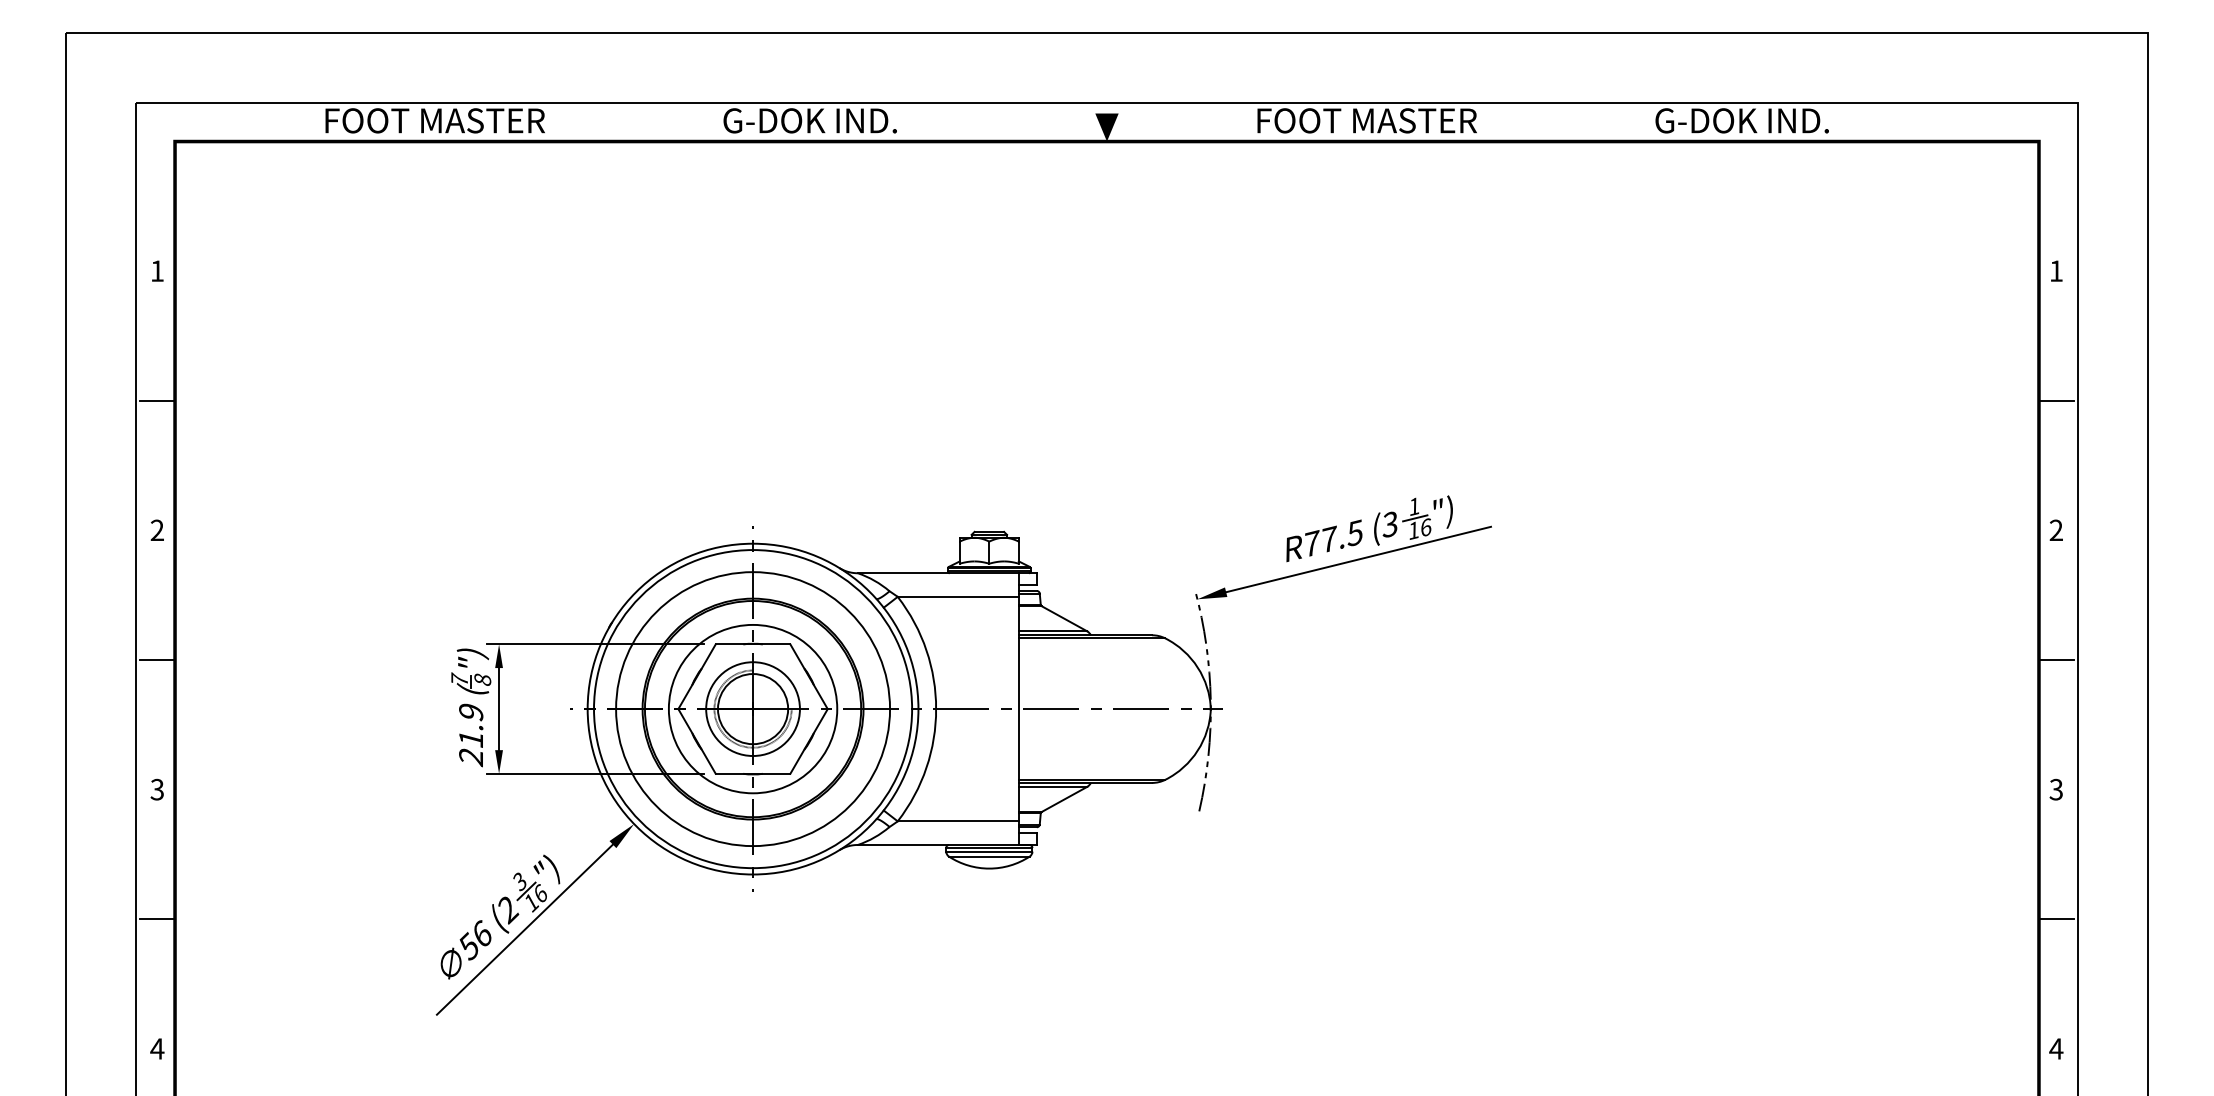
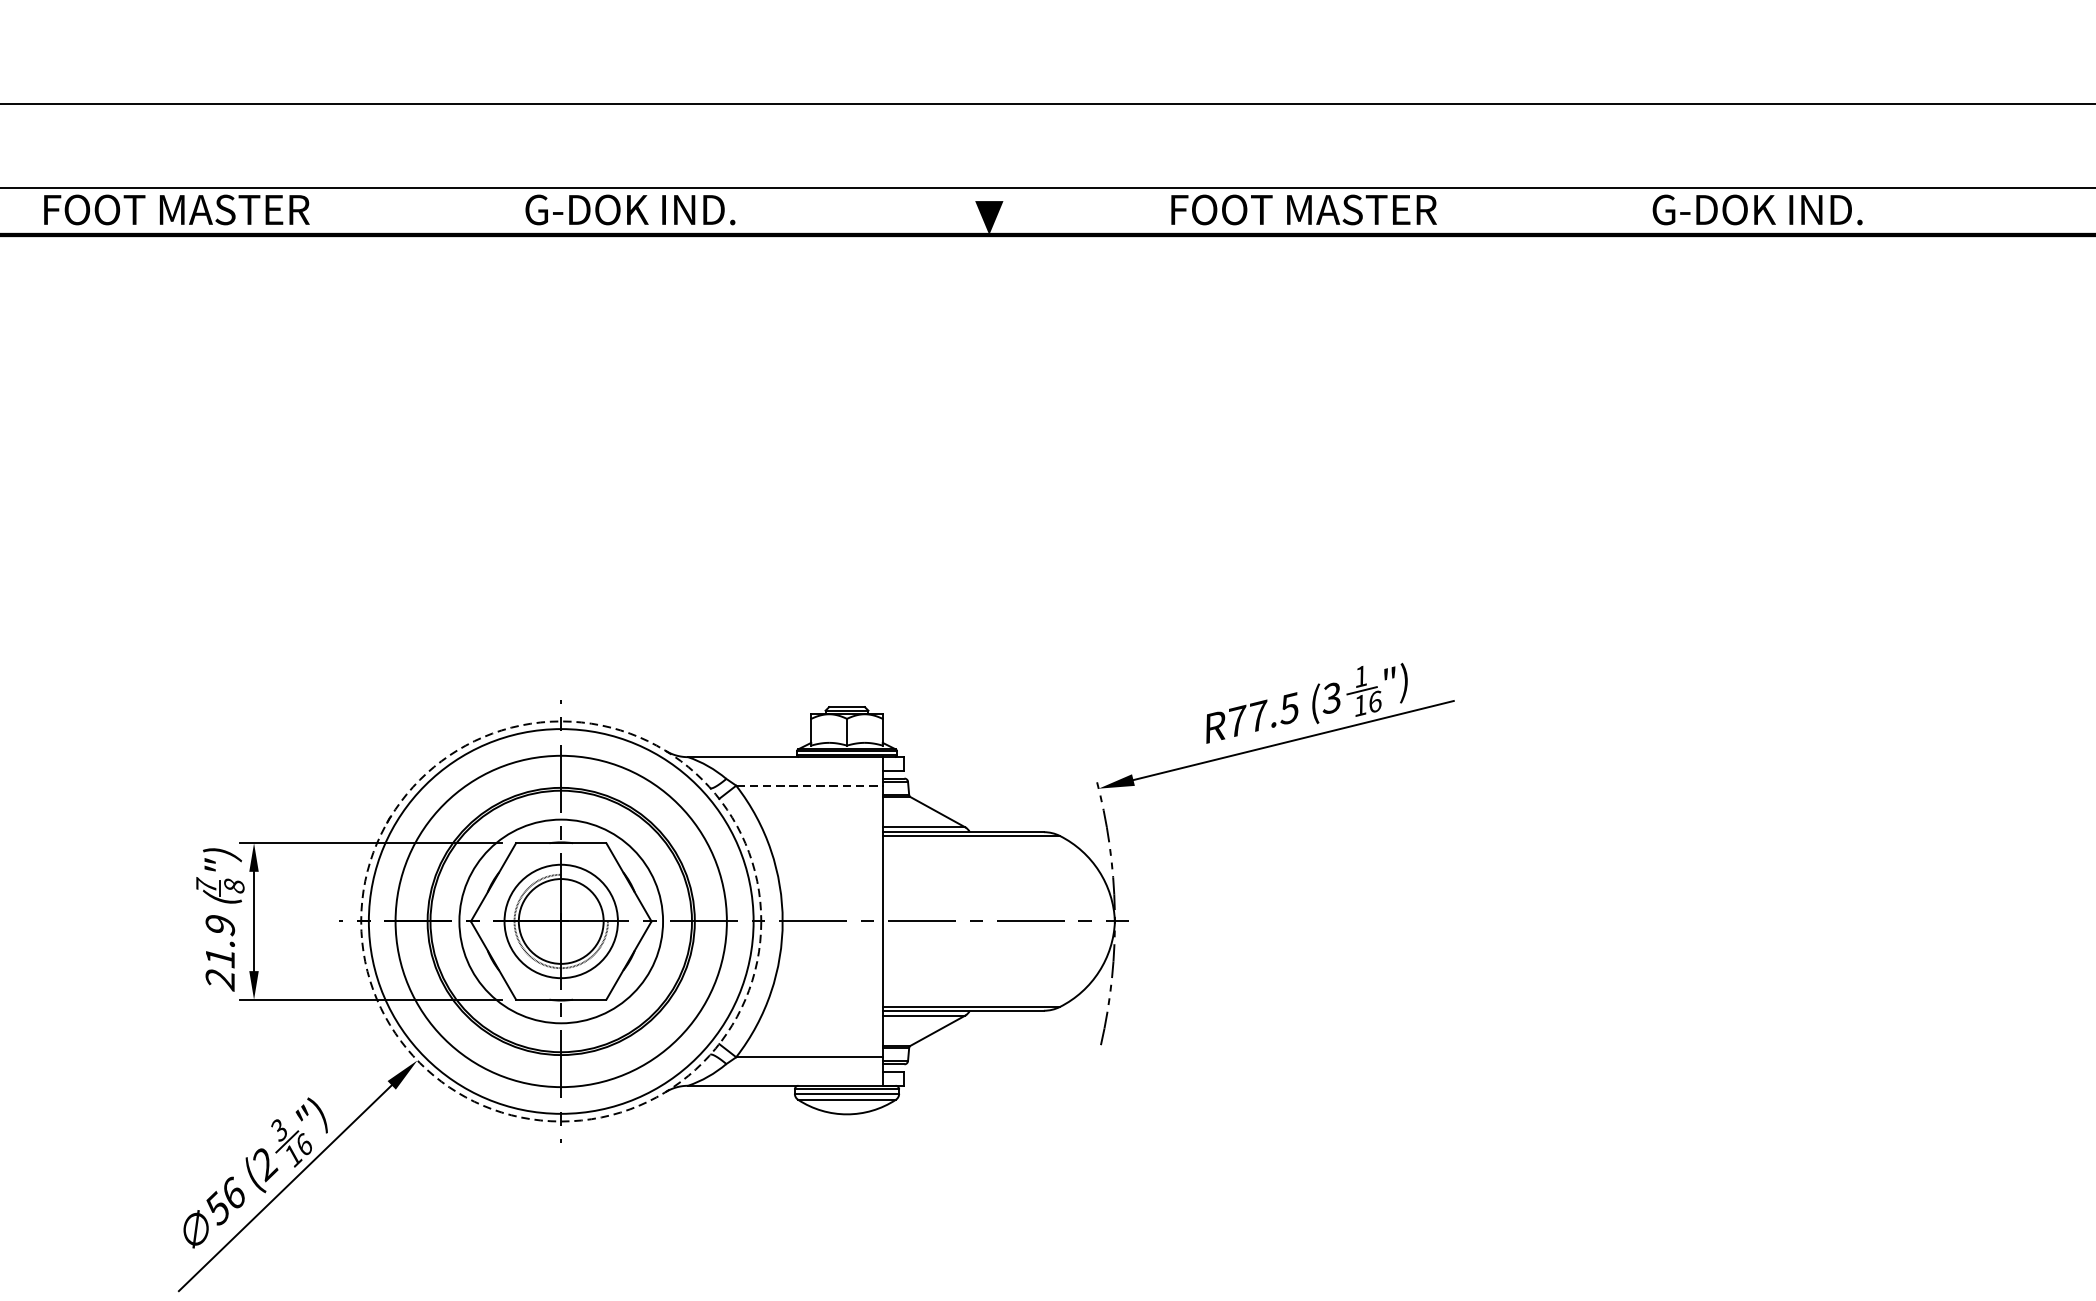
line: (958, 596) -> (809, 785), solid -> dashed
circle: (752, 708) -> (560, 920), solid -> dashed

